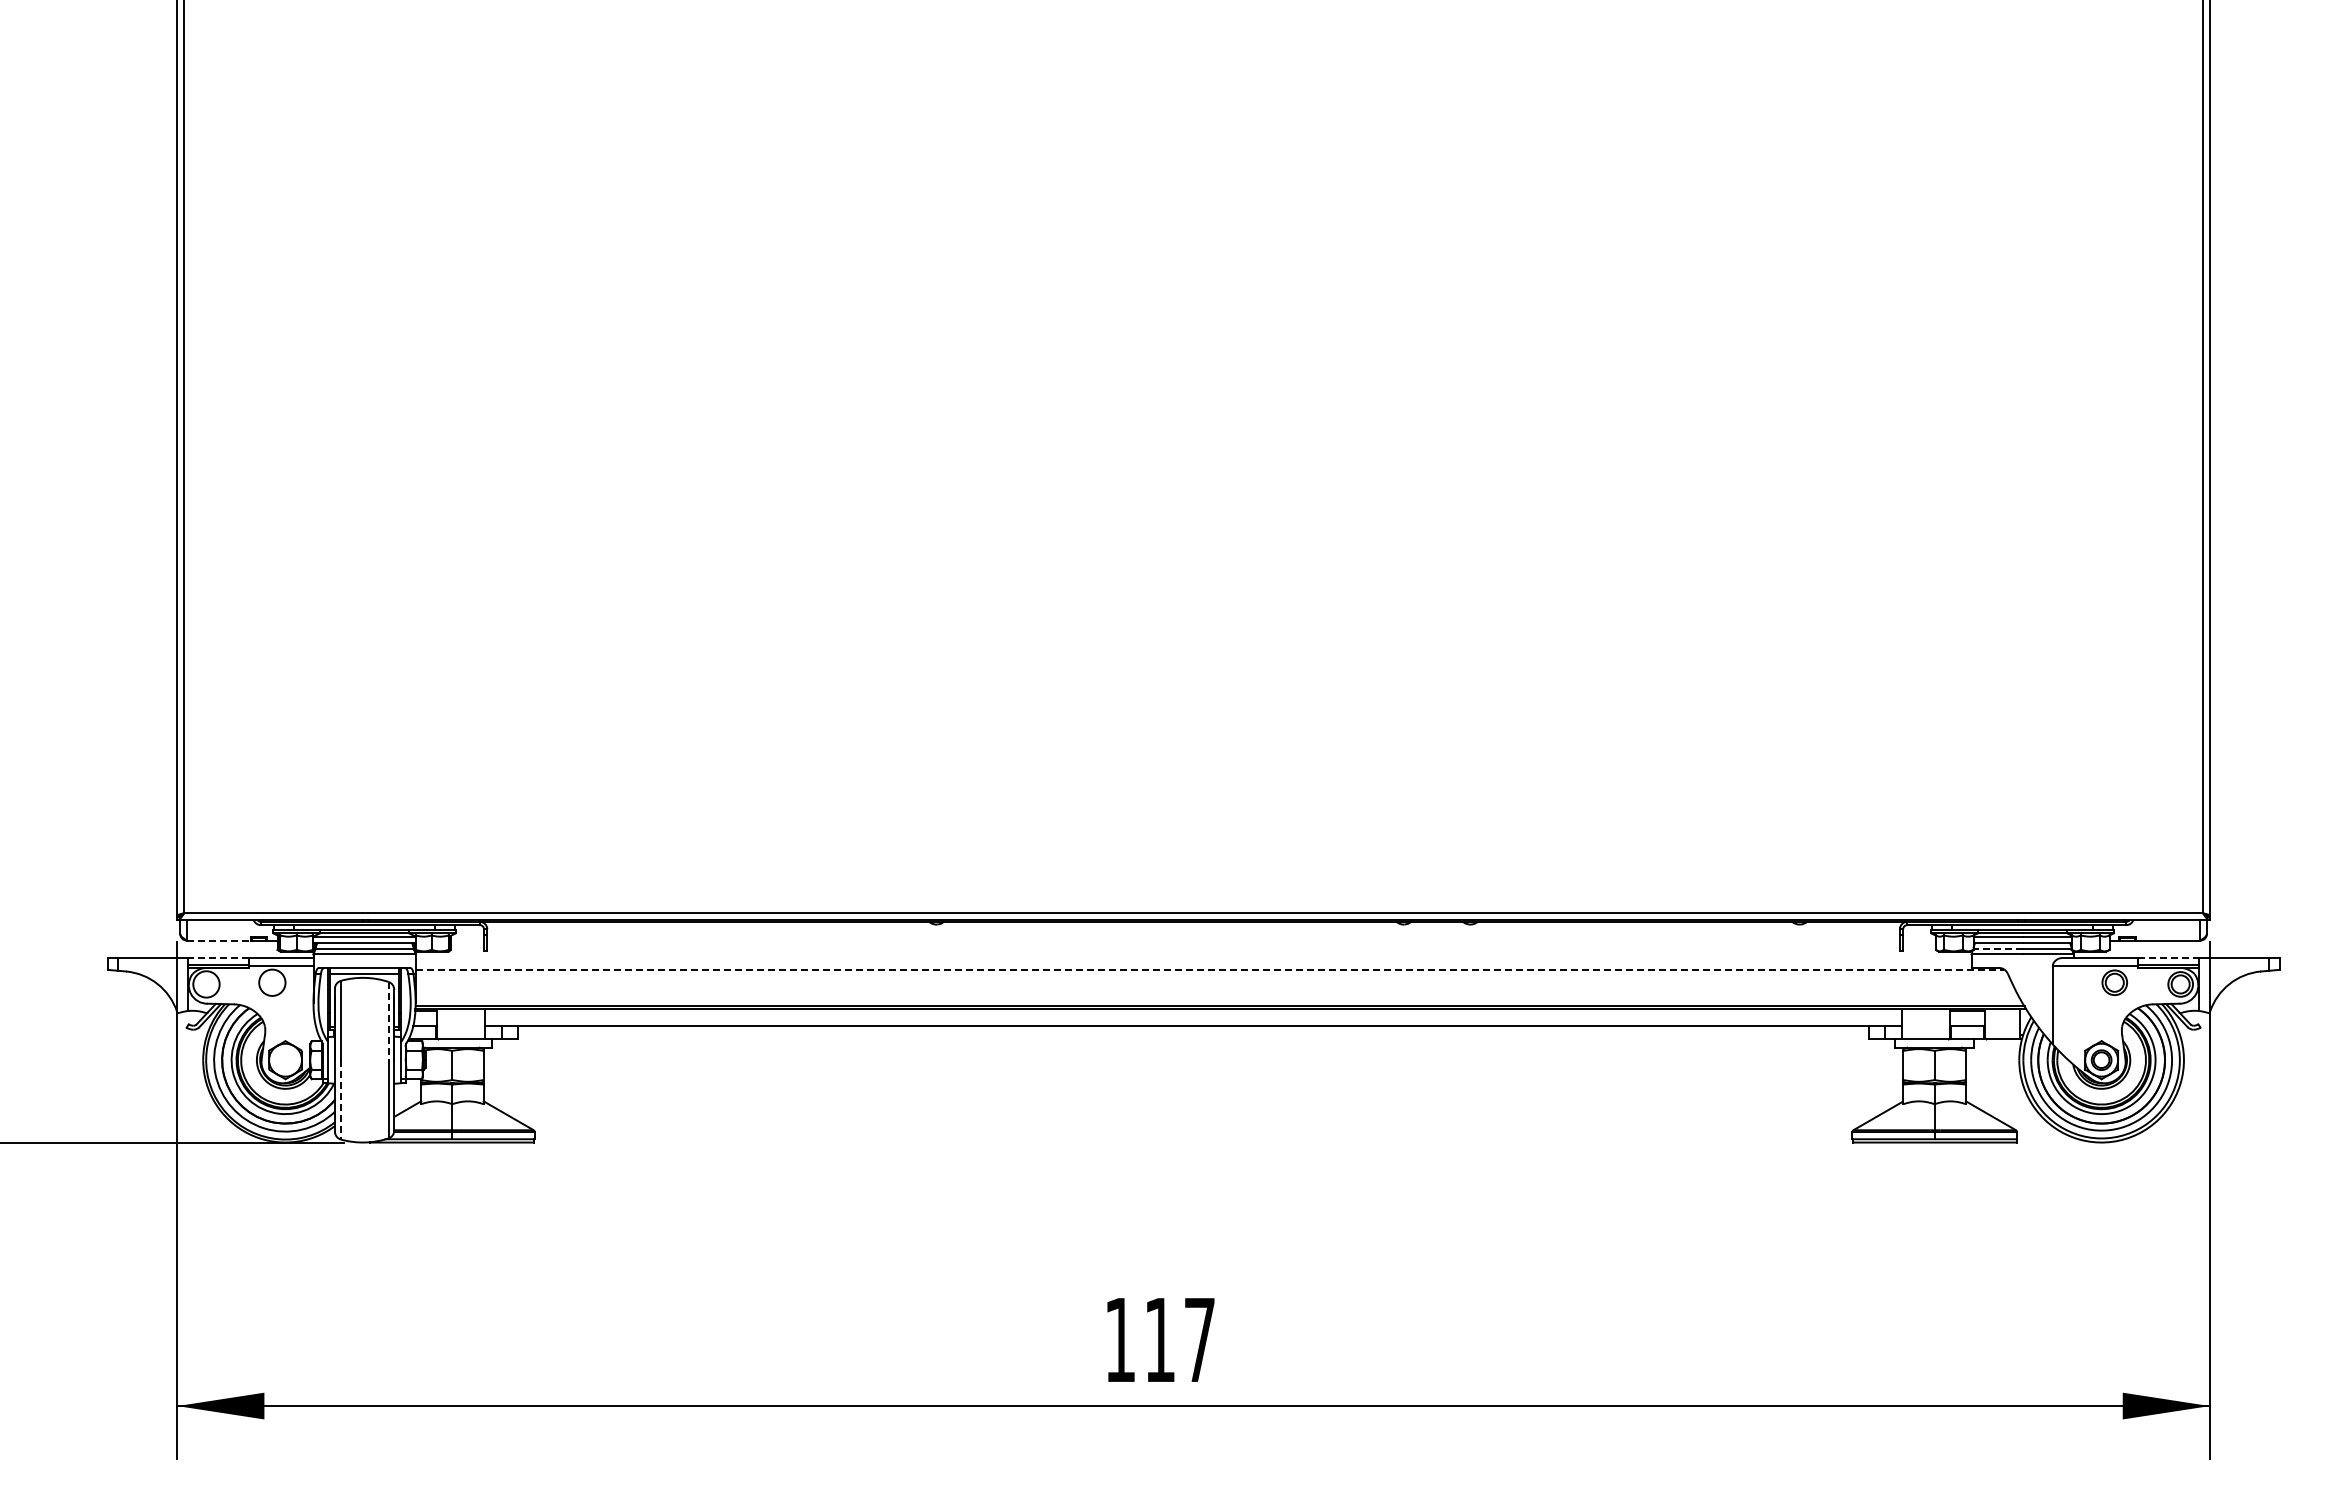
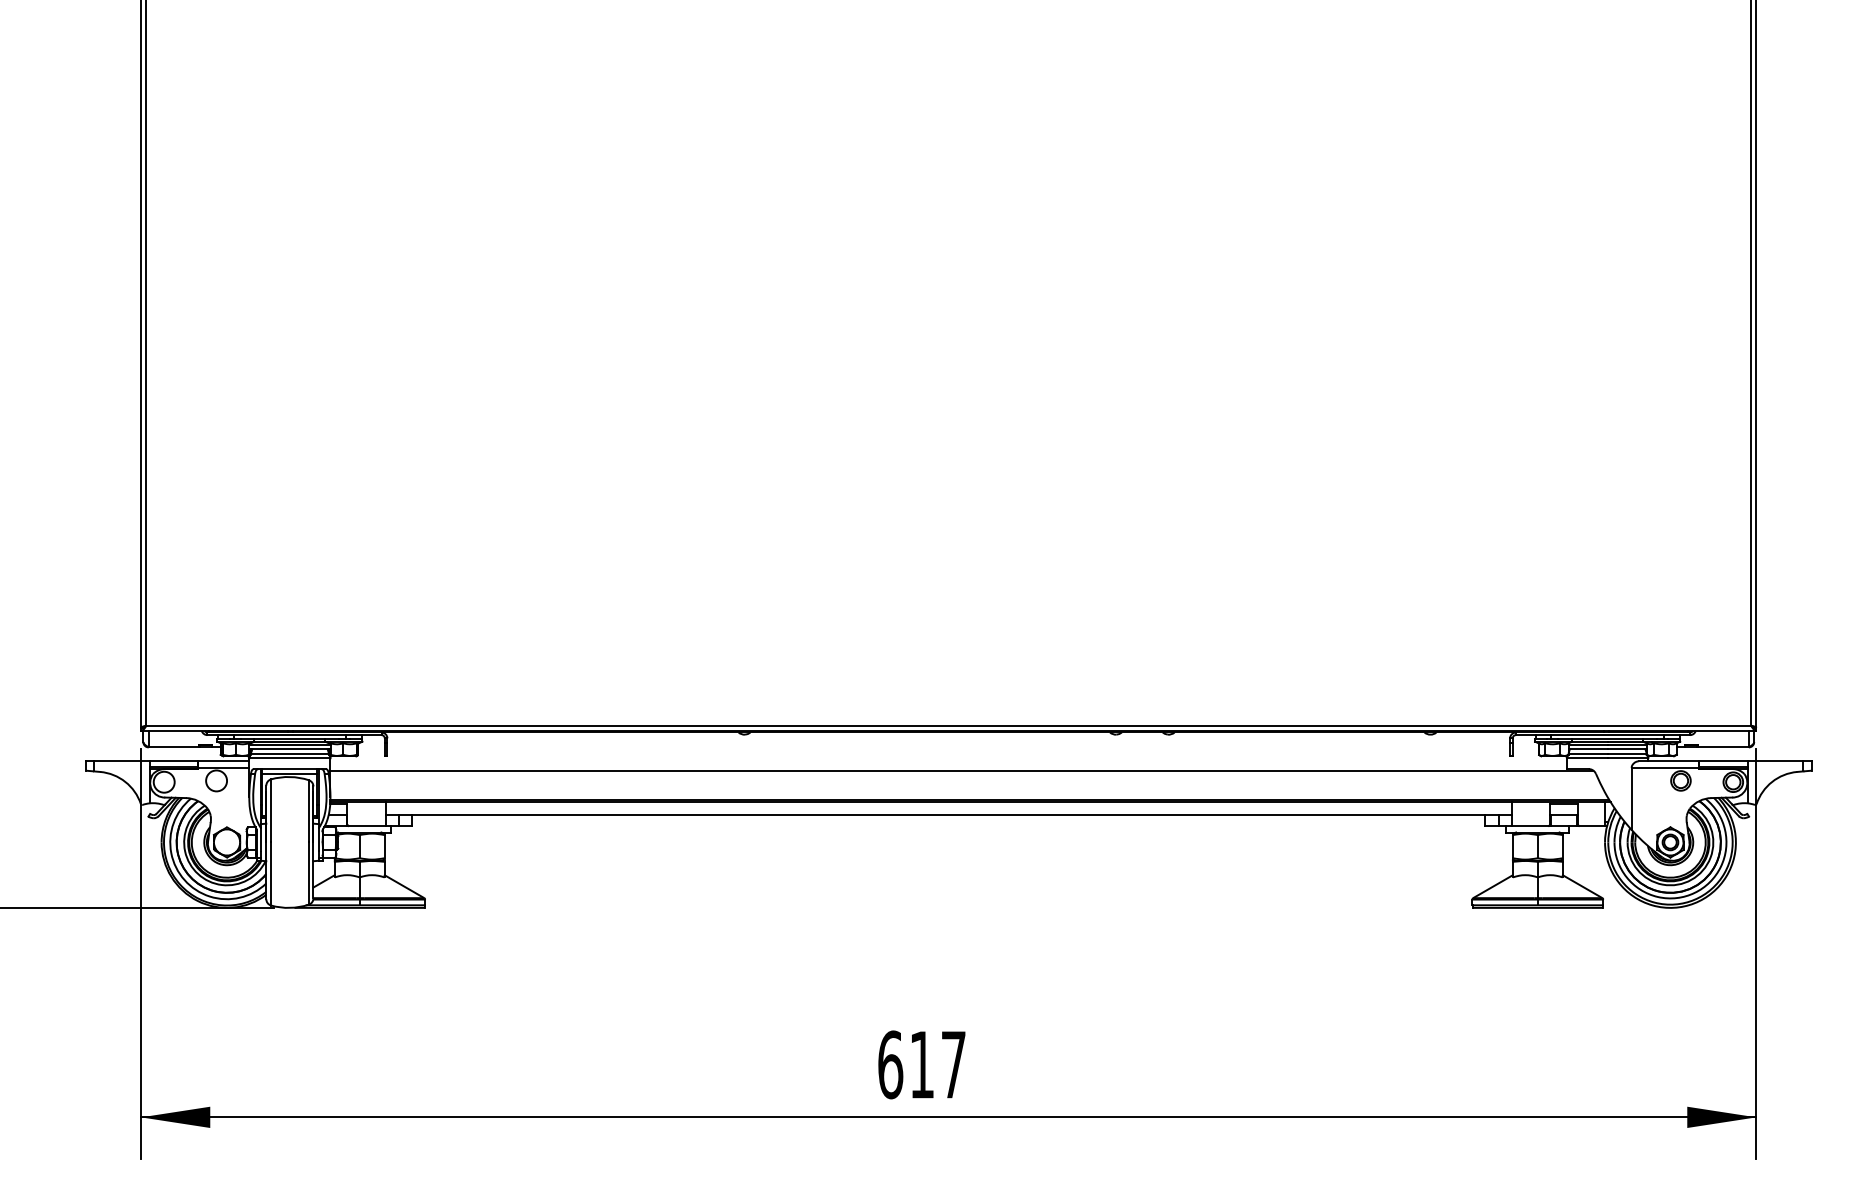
line: (218, 940) -> (173, 747), dashed -> solid
line: (1997, 949) -> (1587, 754), dashed -> solid
line: (218, 958) -> (173, 761), dashed -> solid
line: (2168, 958) -> (1723, 761), dashed -> solid
line: (1210, 969) -> (962, 770), dashed -> solid
line: (388, 1021) -> (308, 811), dashed -> solid
line: (340, 1099) -> (270, 873), dashed -> solid
text: (1120, 1339) -> (890, 1064), 117 -> 617

